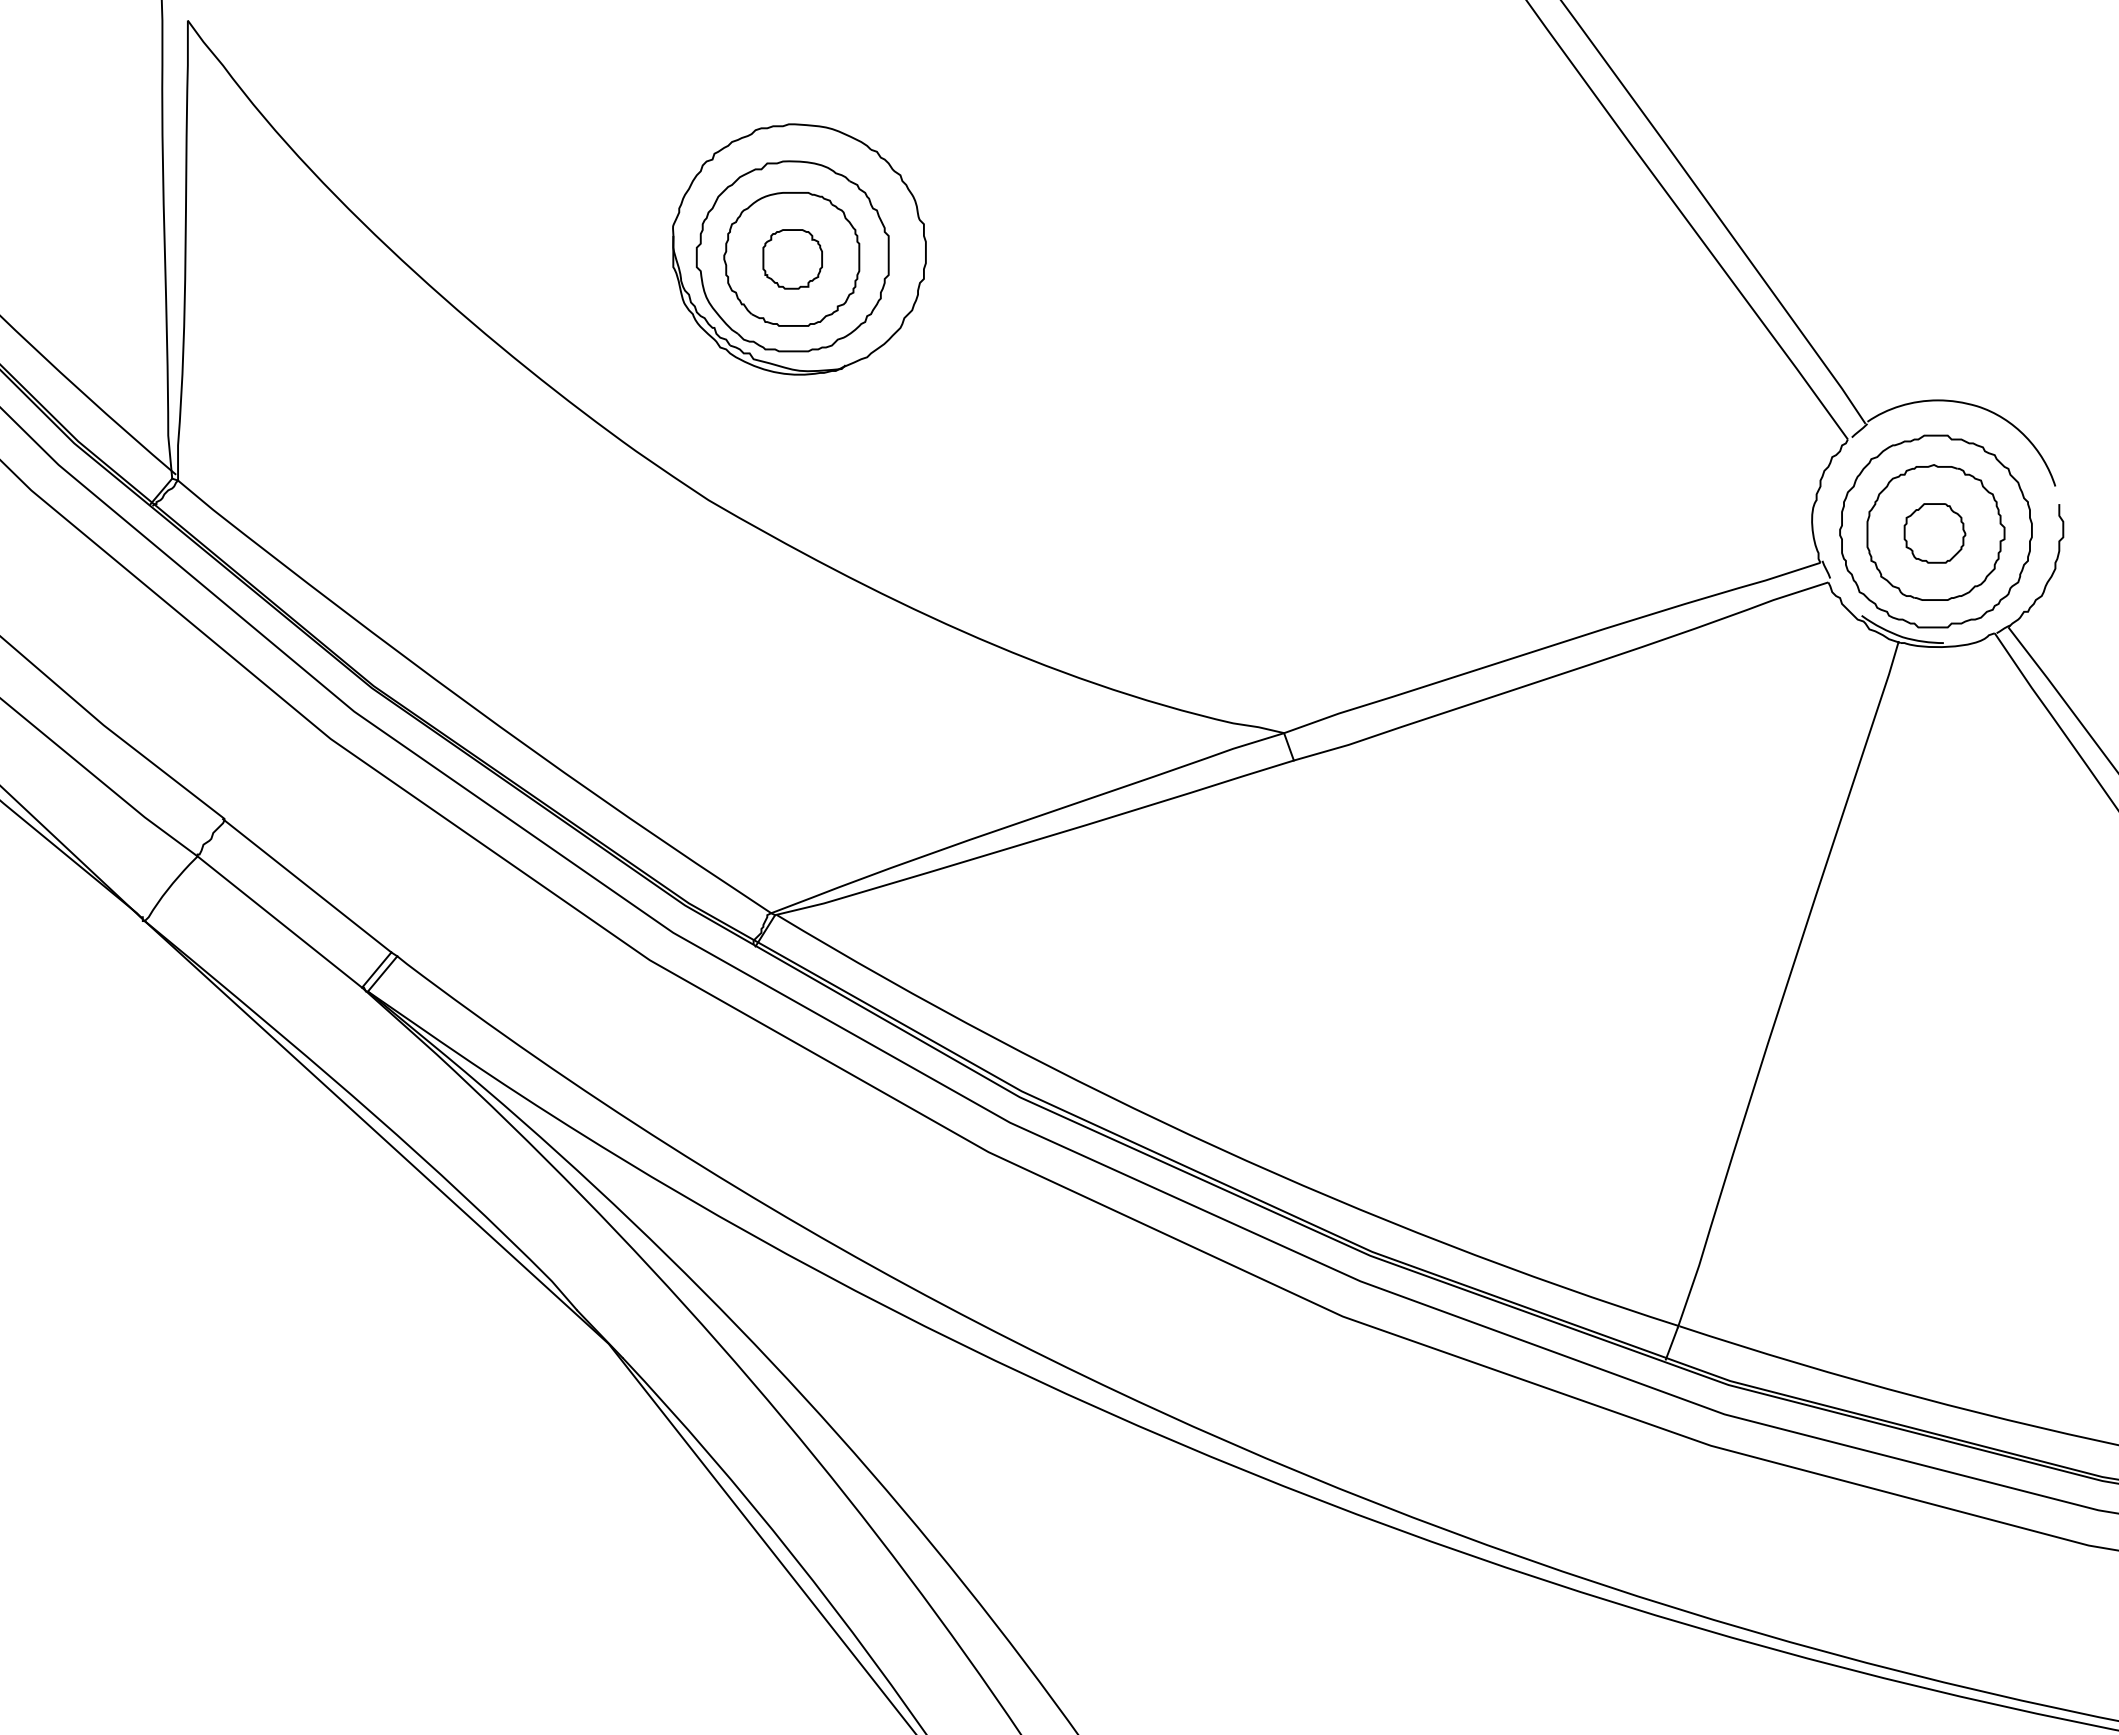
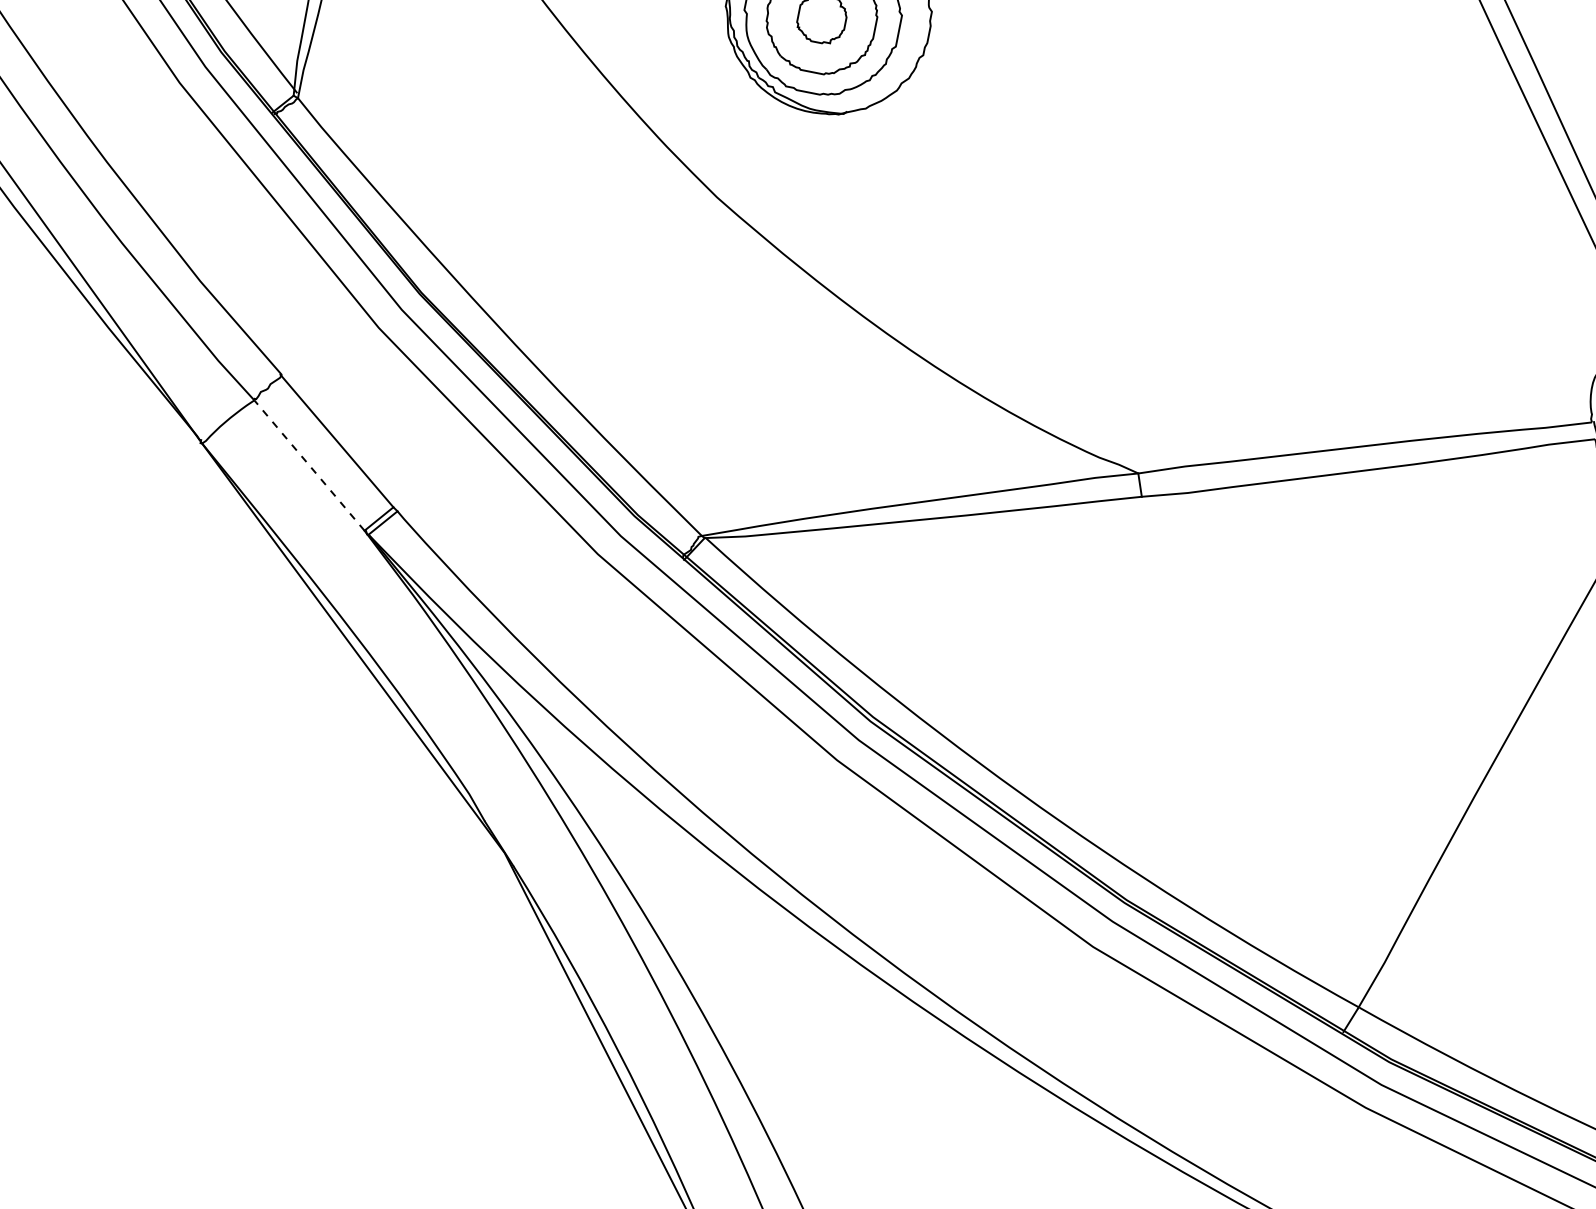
line: (279, 921) -> (309, 465), solid -> dashed

